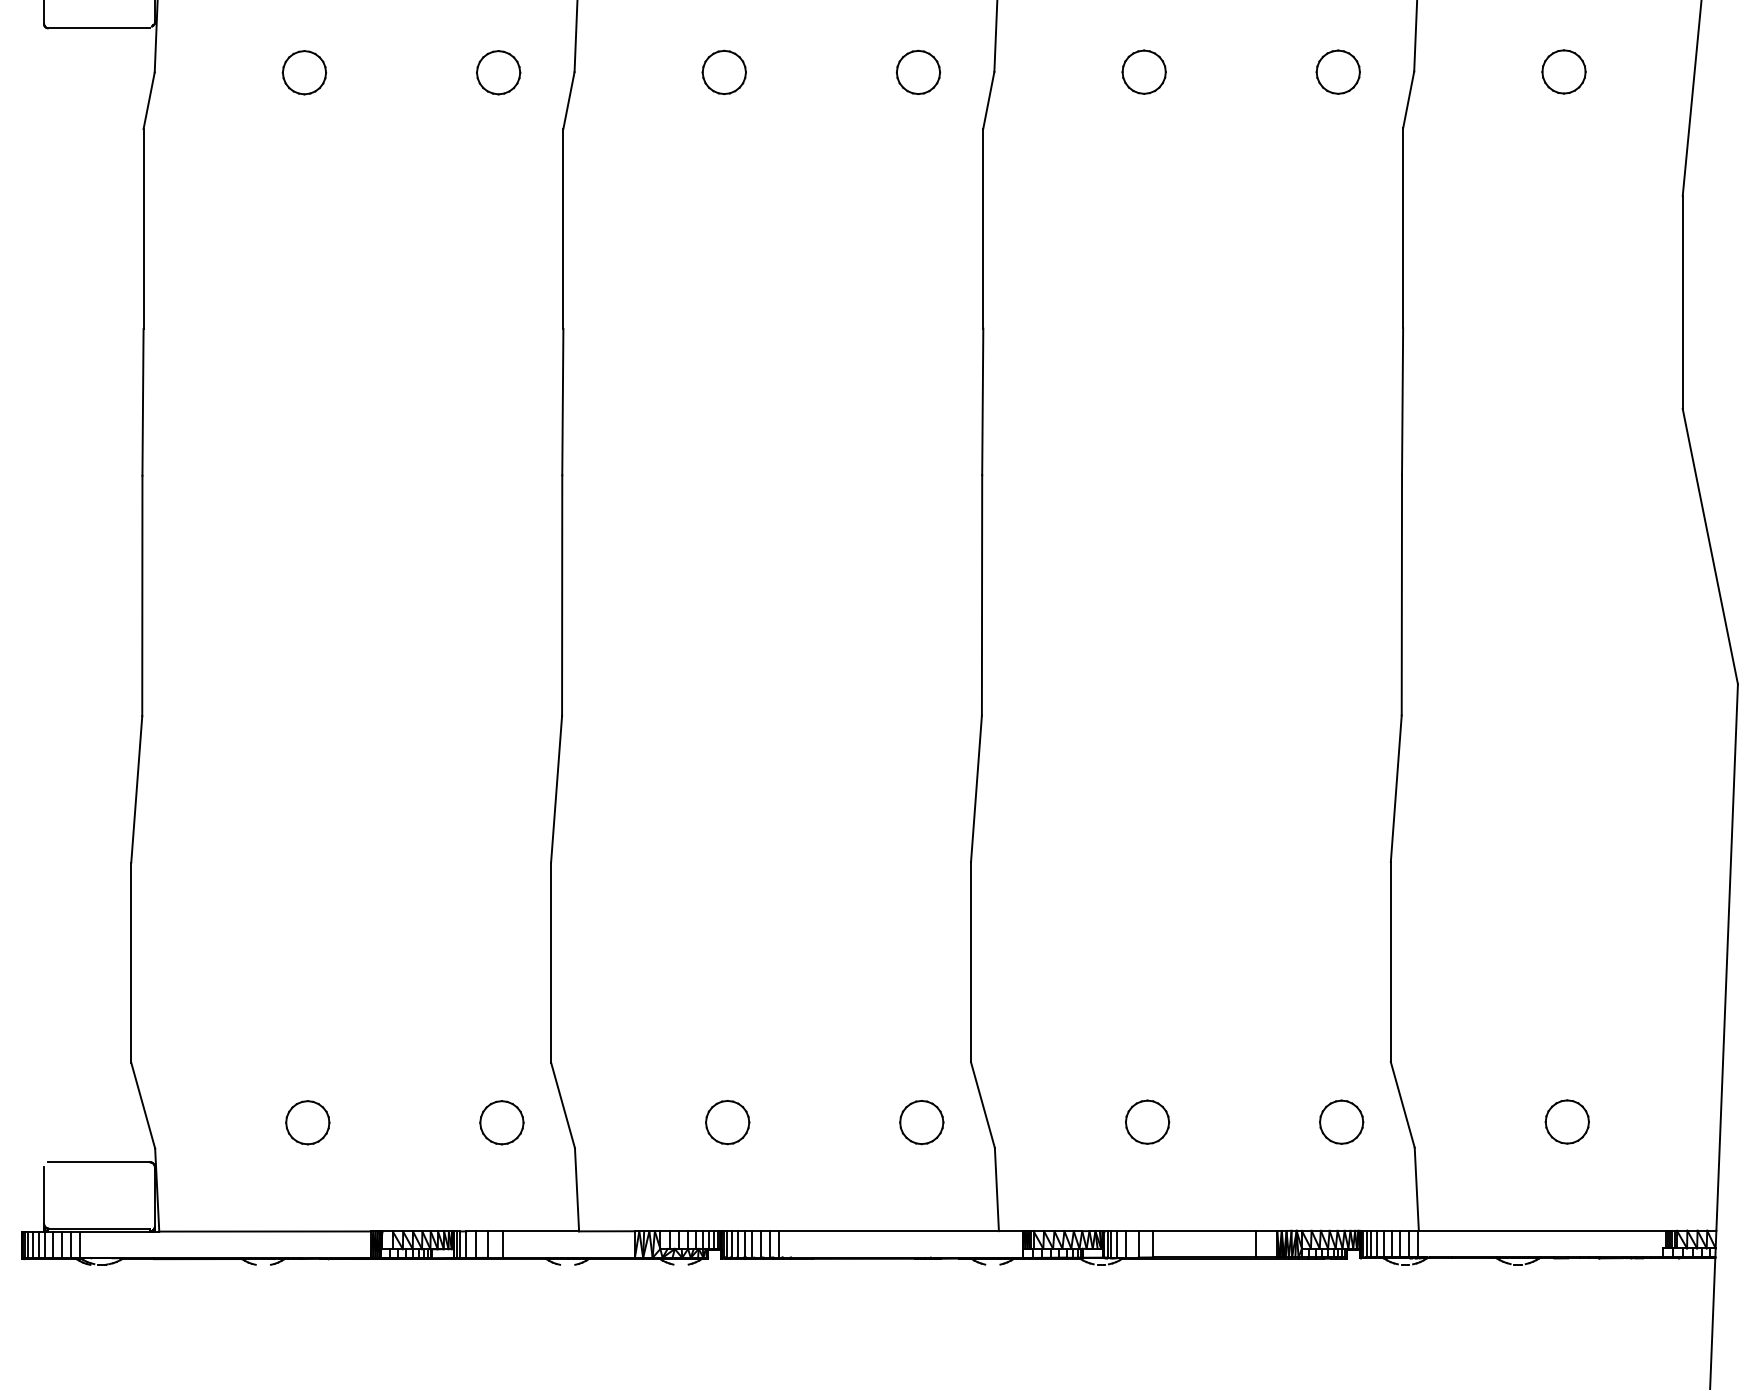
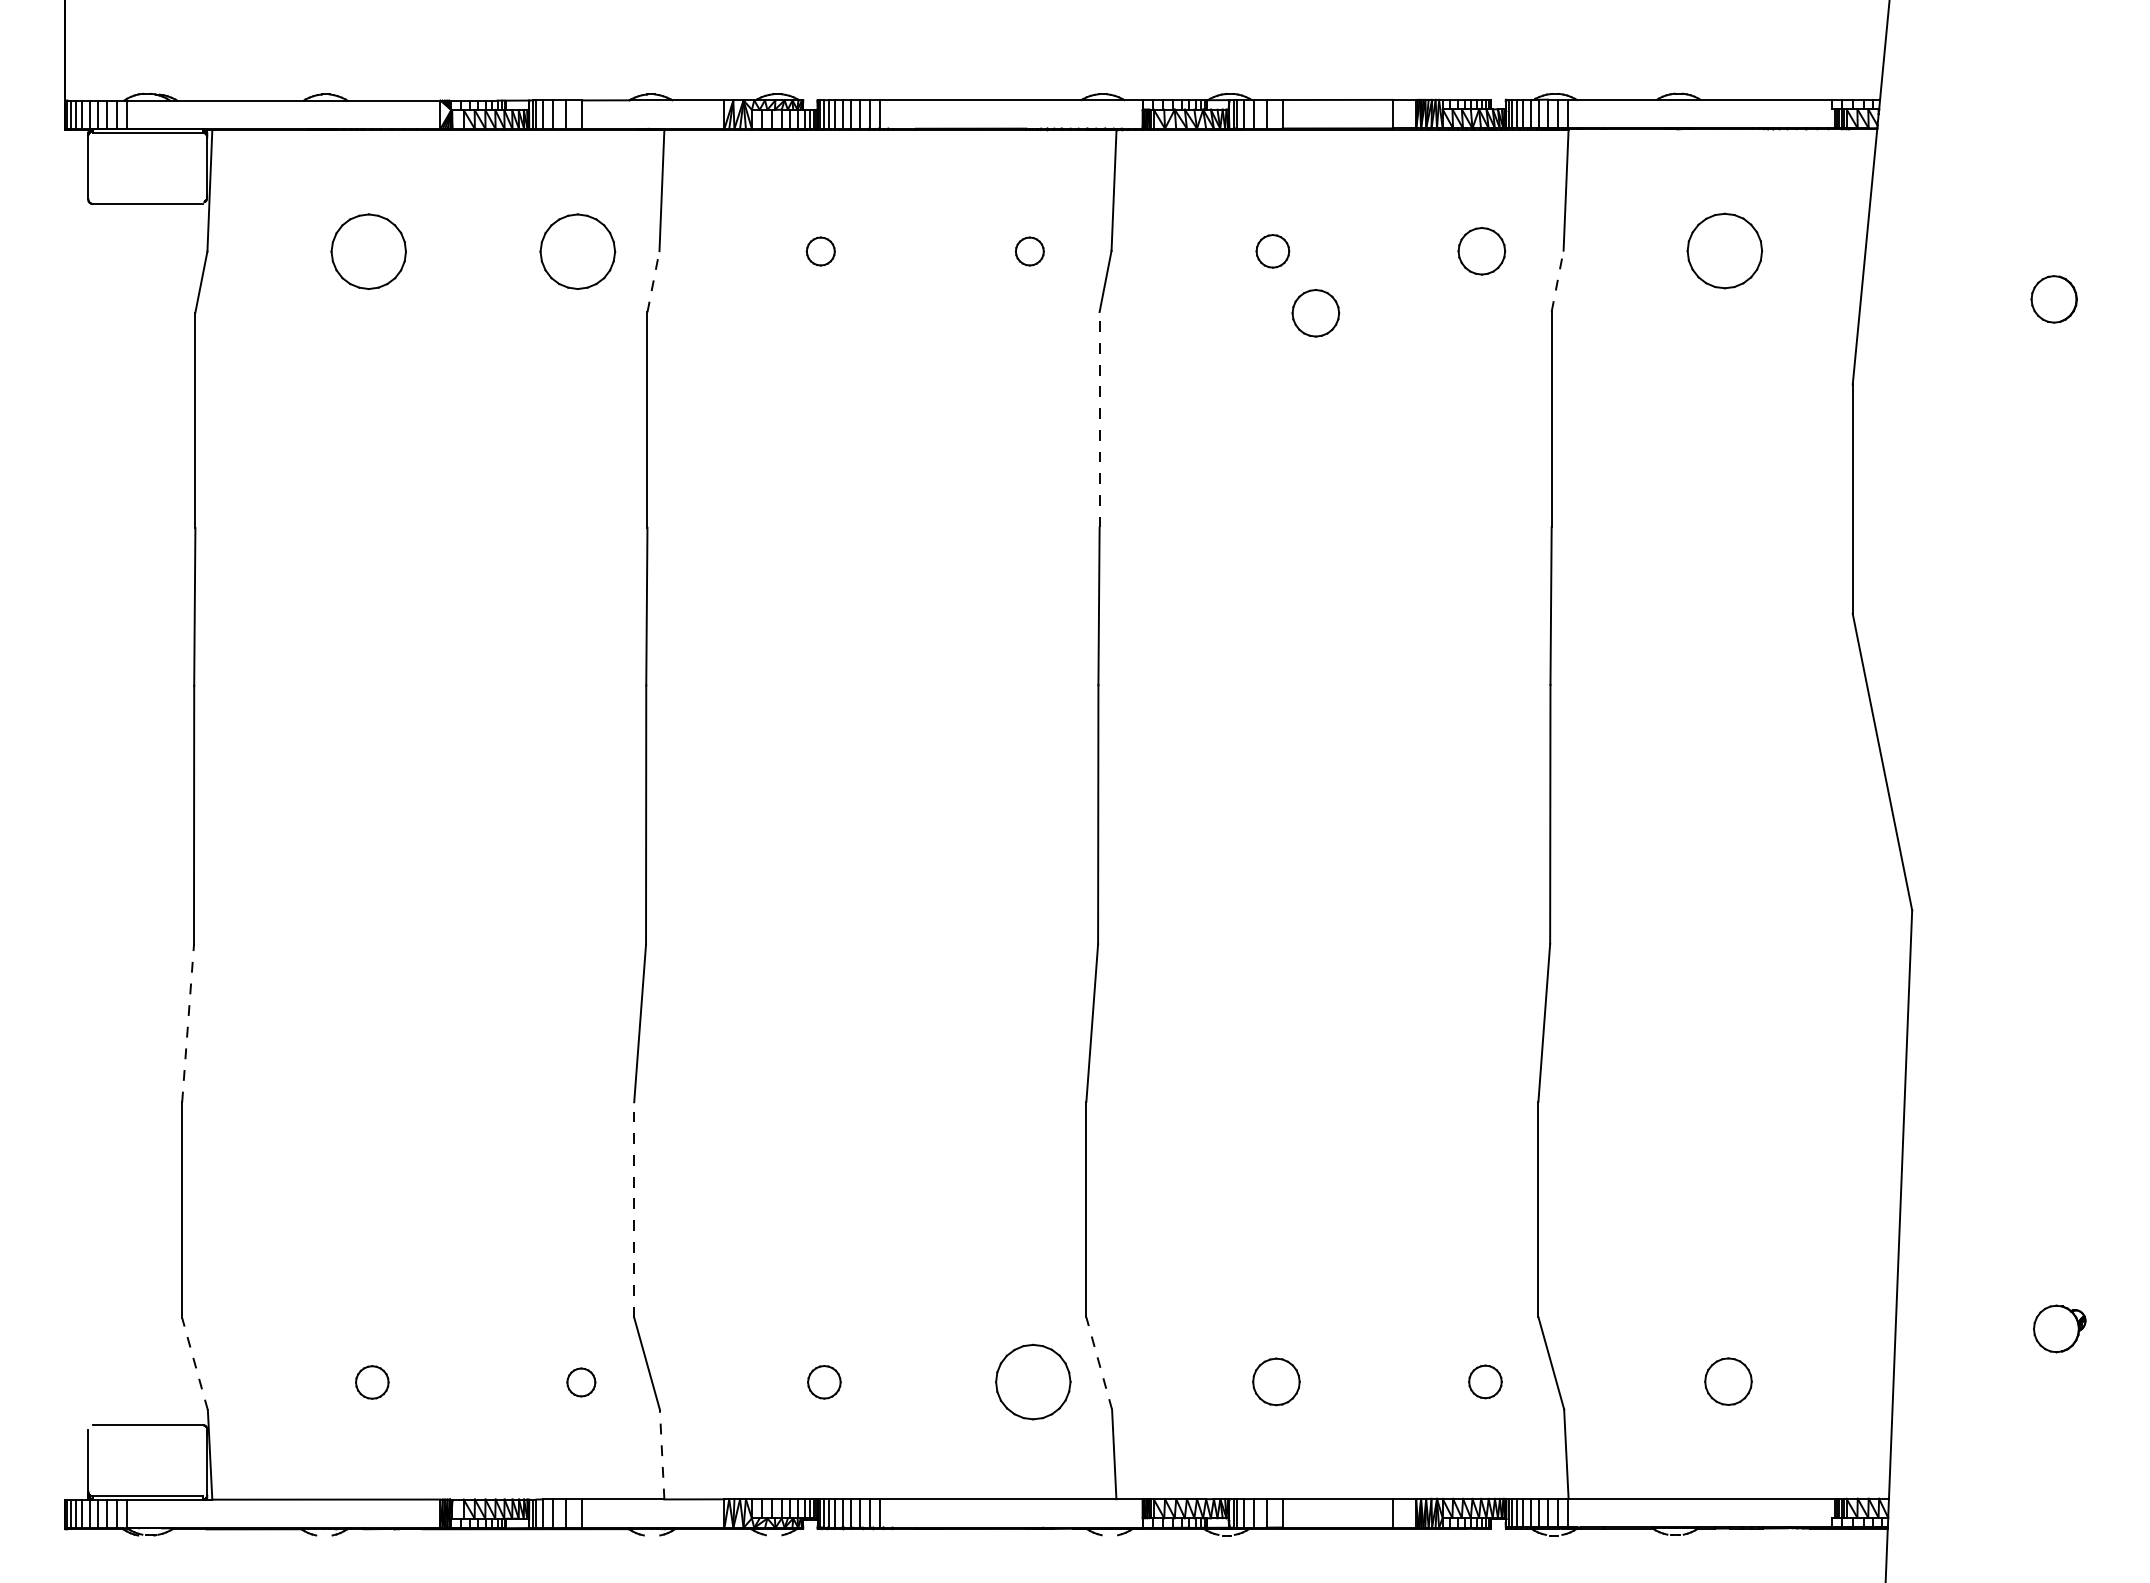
part: (1563, 71) -> (1724, 250), size x1.6
part: (304, 72) -> (368, 251), size x1.6
part: (498, 72) -> (577, 251), size x1.6
part: (724, 72) -> (820, 251), size x0.6
part: (918, 72) -> (1029, 251), size x0.6
part: (1143, 72) -> (1272, 251), size x0.7
line: (1408, 99) -> (1557, 280), solid -> dashed
line: (569, 100) -> (653, 281), solid -> dashed
part: (1183, 129) -> (1315, 313), added
line: (983, 228) -> (1099, 419), solid -> dashed
line: (137, 789) -> (188, 1023), solid -> dashed
line: (551, 962) -> (634, 1209), solid -> dashed
line: (983, 1105) -> (1099, 1363), solid -> dashed
line: (143, 1106) -> (195, 1364), solid -> dashed
part: (1341, 1121) -> (1485, 1381), size x0.7
part: (308, 1122) -> (372, 1382), size x0.7
part: (502, 1122) -> (581, 1382), size x0.6
part: (727, 1122) -> (824, 1382), size x0.7
part: (921, 1122) -> (1033, 1382), size x1.6
line: (577, 1189) -> (662, 1454), solid -> dashed

